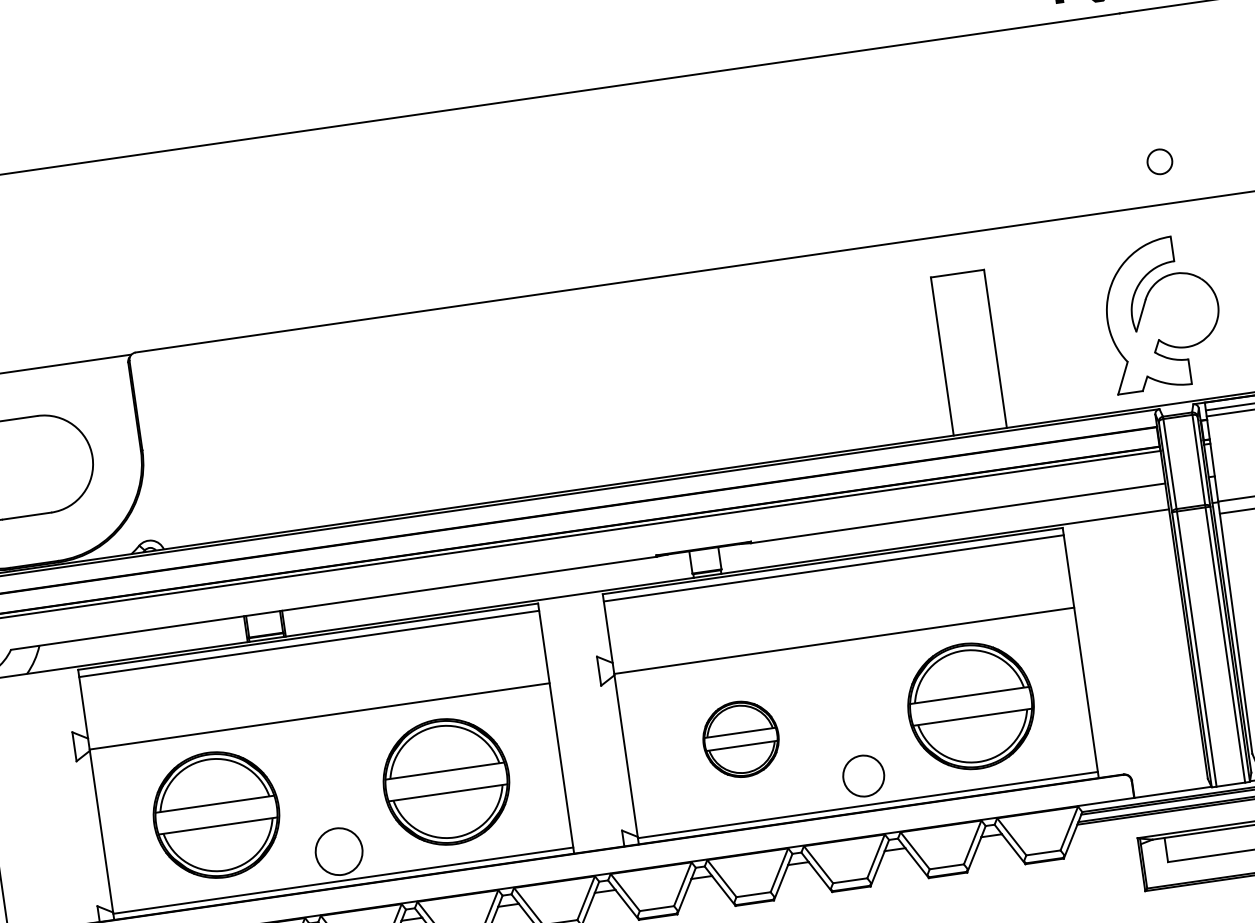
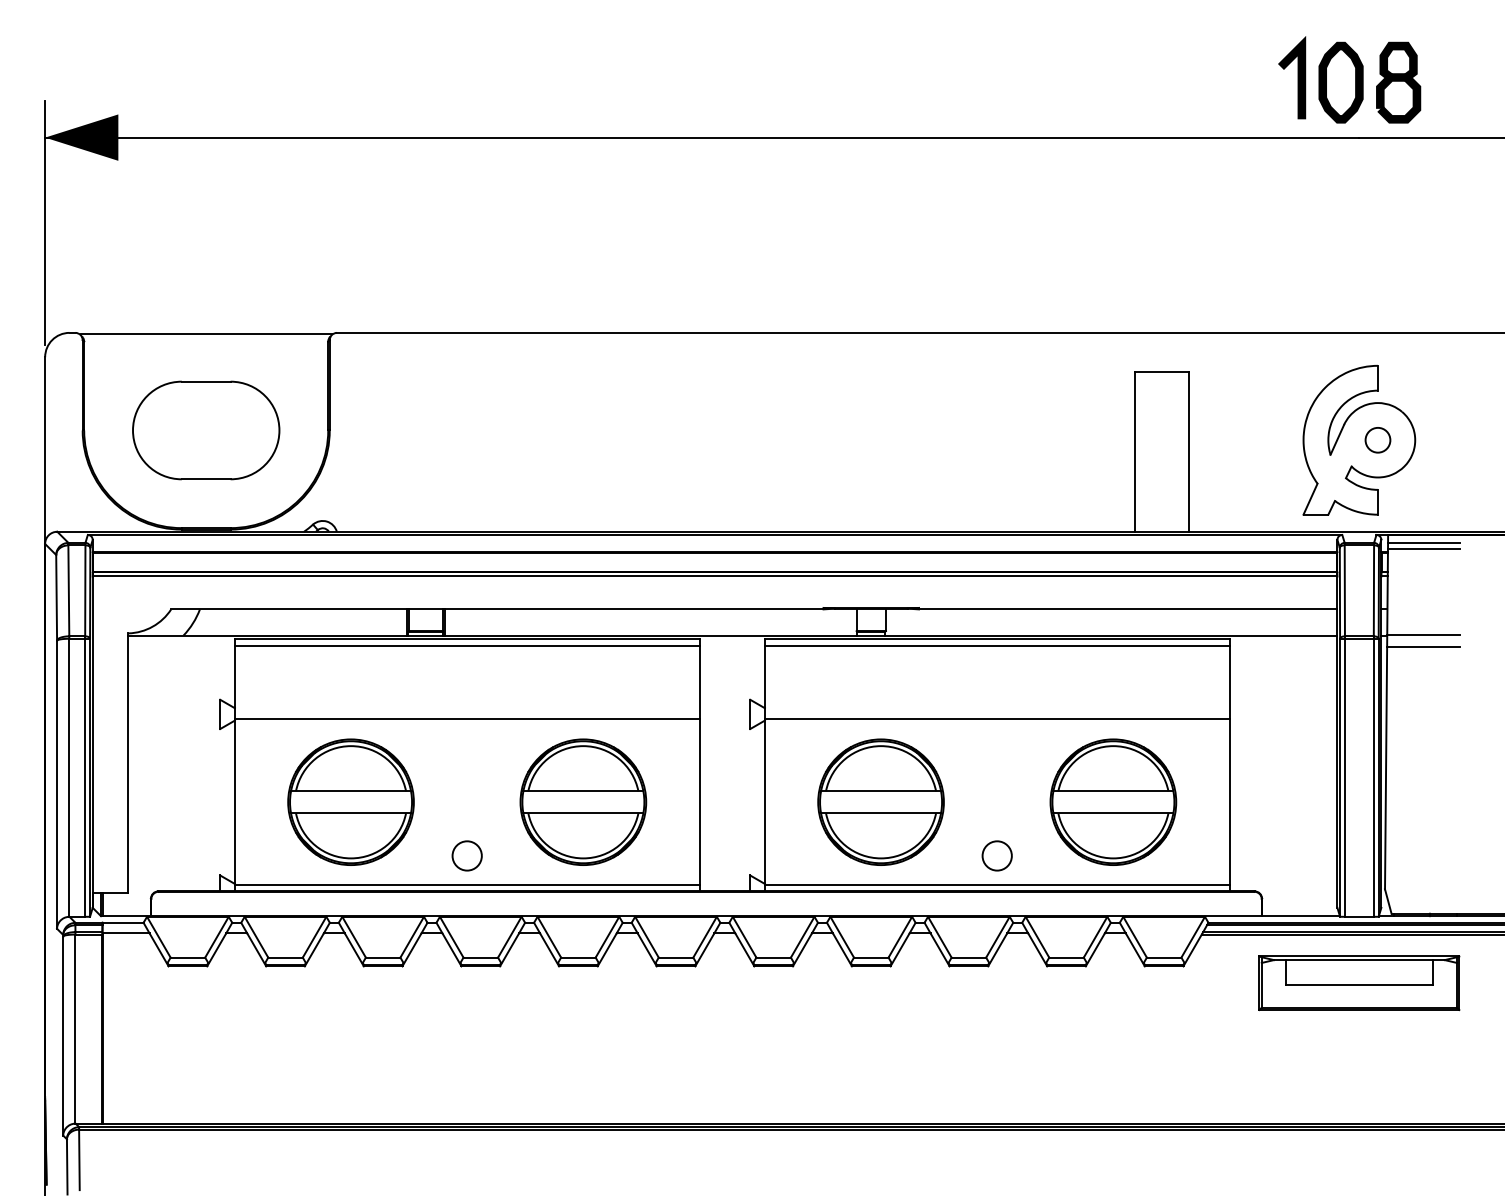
circle: (1159, 162) -> (1377, 440), moved
part: (740, 738) -> (880, 801), size x1.67
circle: (862, 775) -> (996, 855), size x0.71
circle: (338, 851) -> (466, 855), size x0.62

